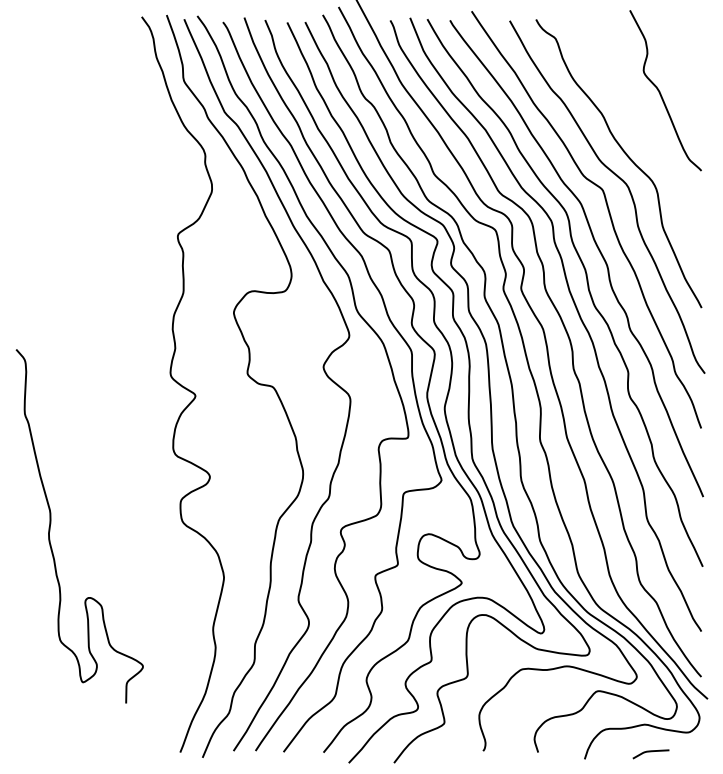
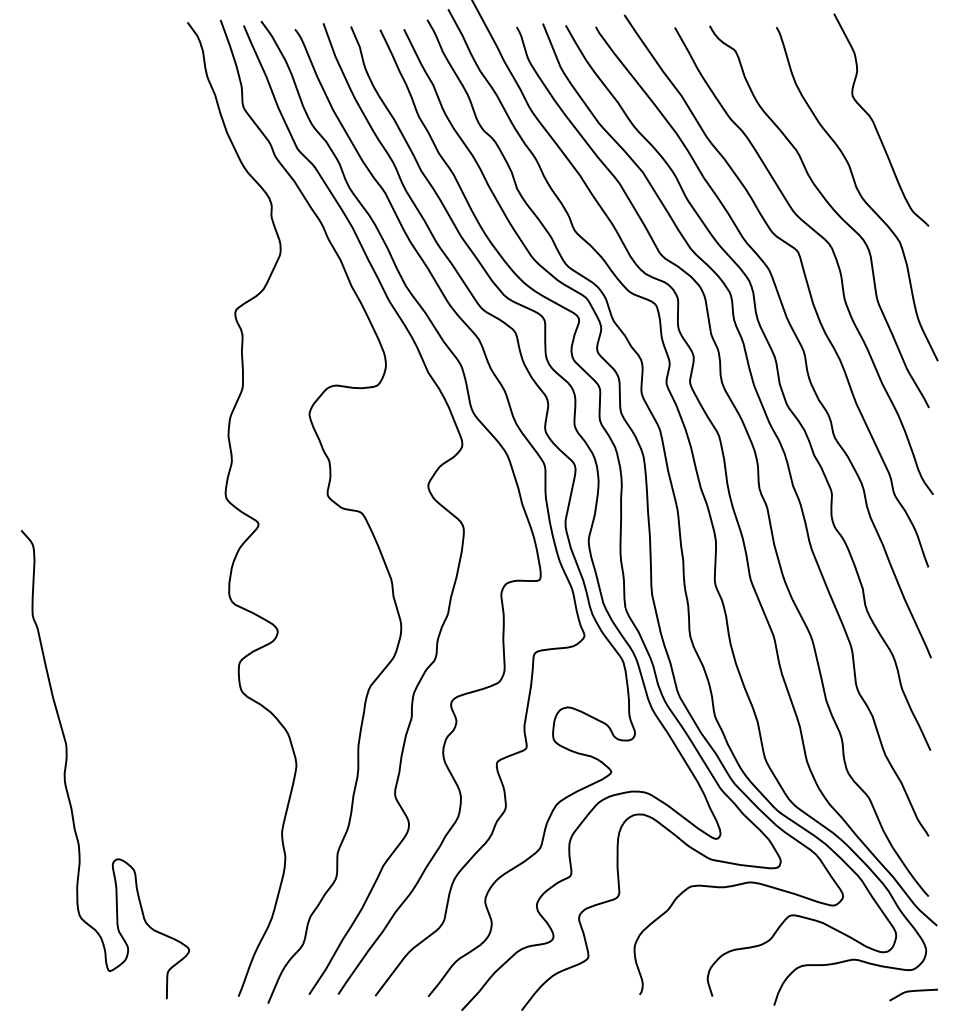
curve: (648, 146) -> (858, 194), added
curve: (51, 524) -> (67, 762), moved
curve: (650, 752) -> (912, 992), moved

